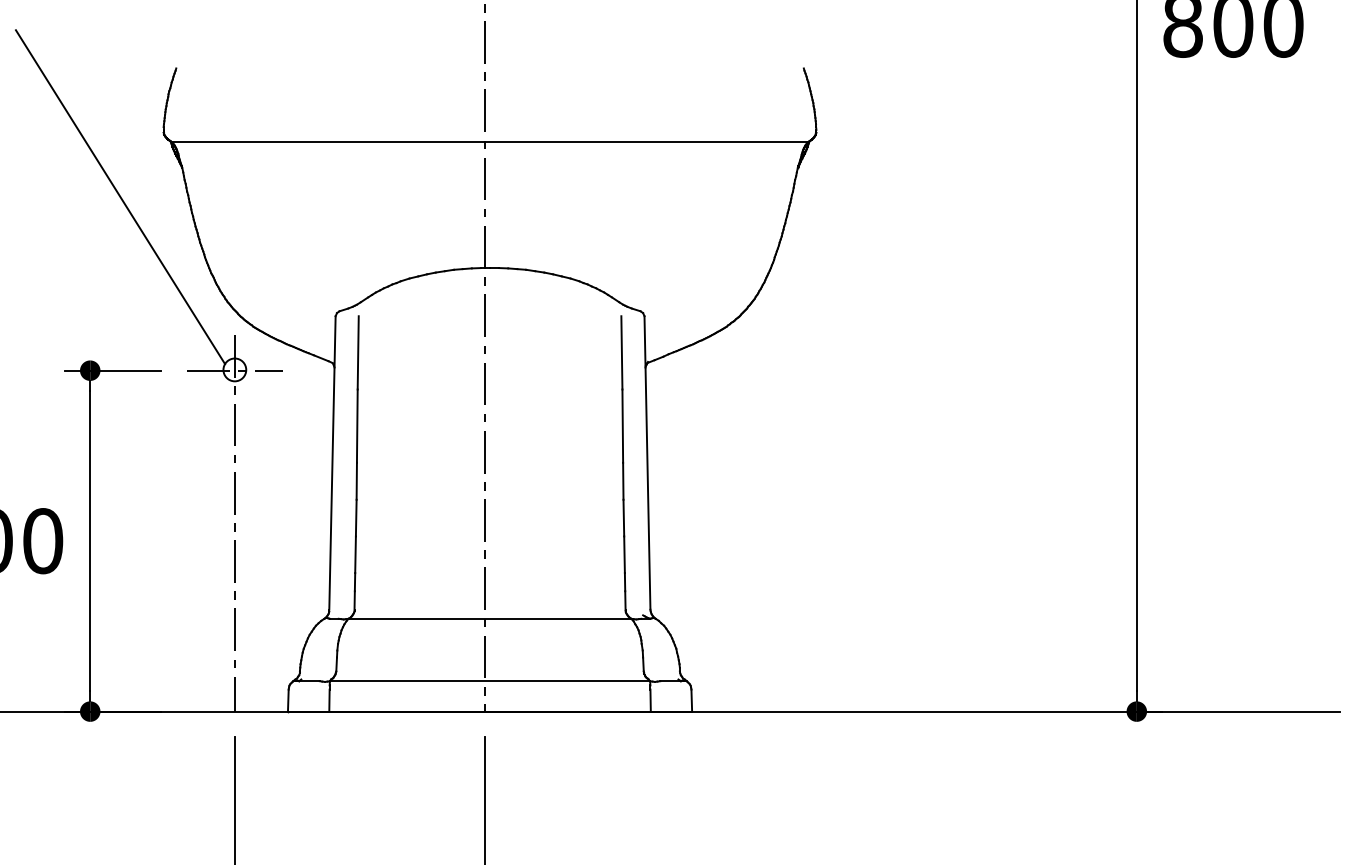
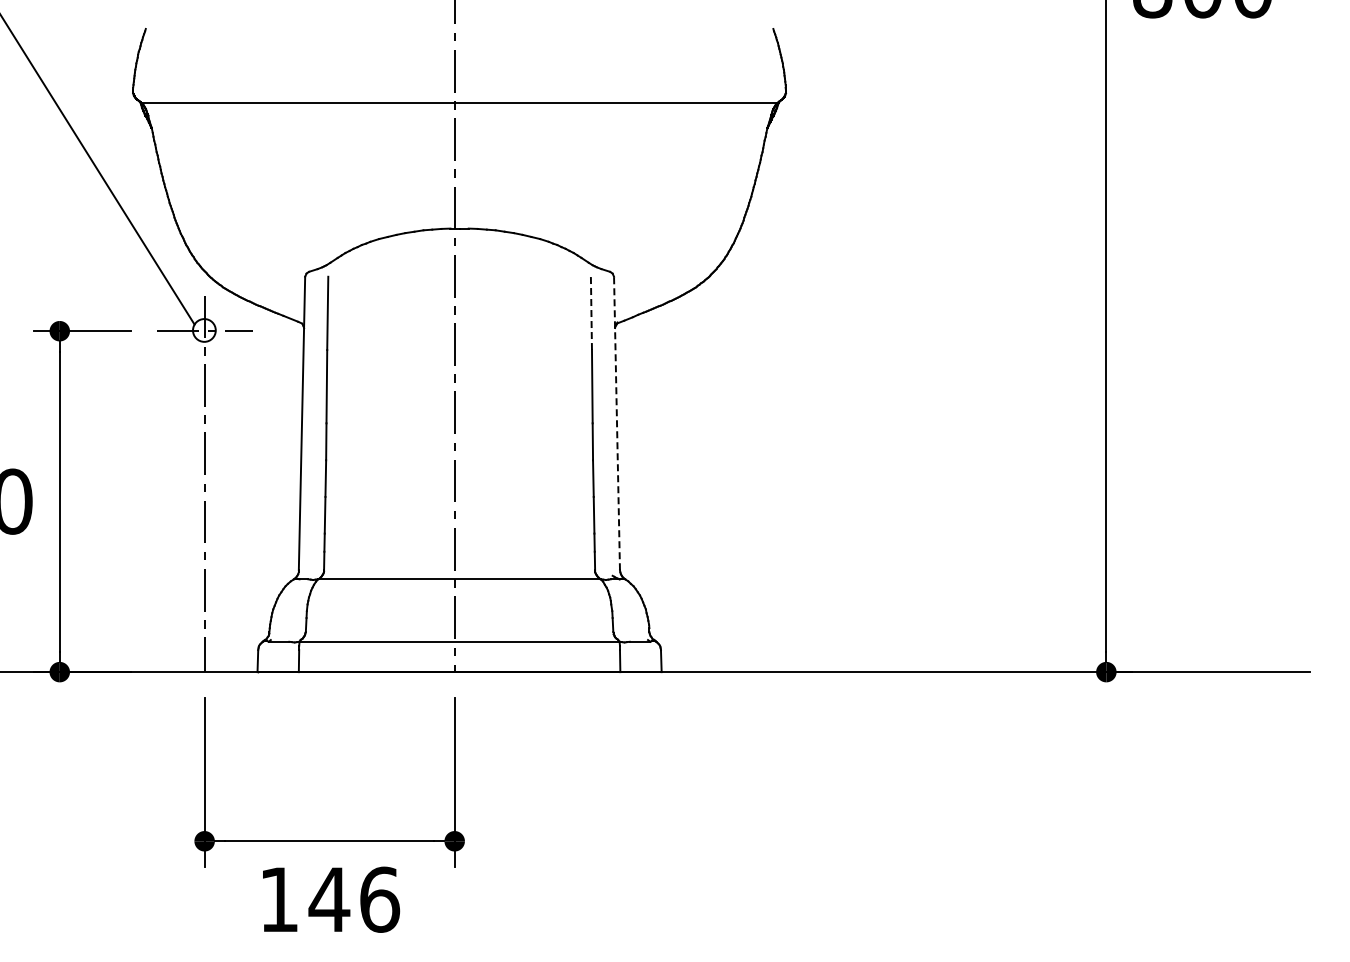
line: (621, 352) -> (591, 313), solid -> dashed
line: (647, 462) -> (617, 423), solid -> dashed

